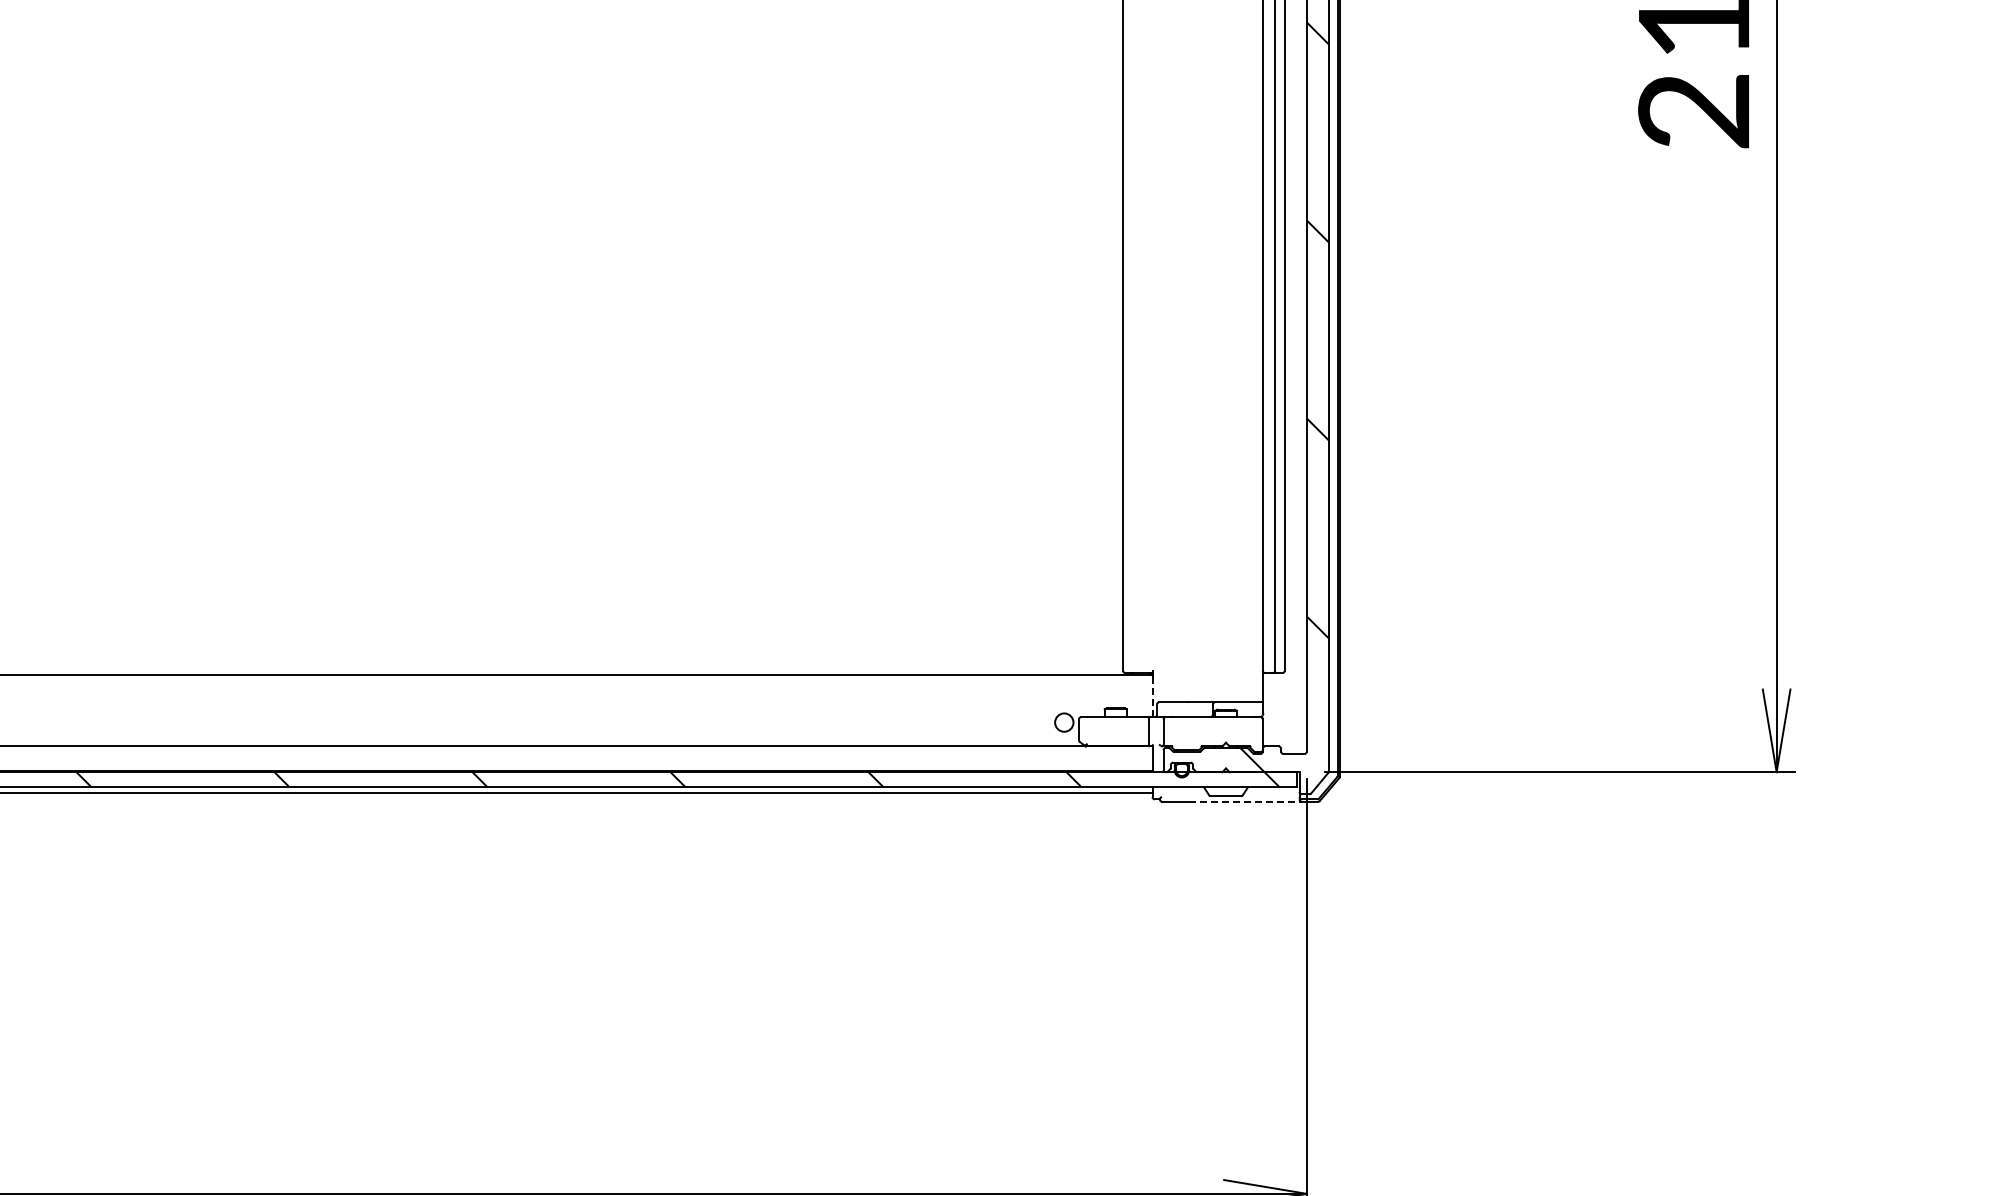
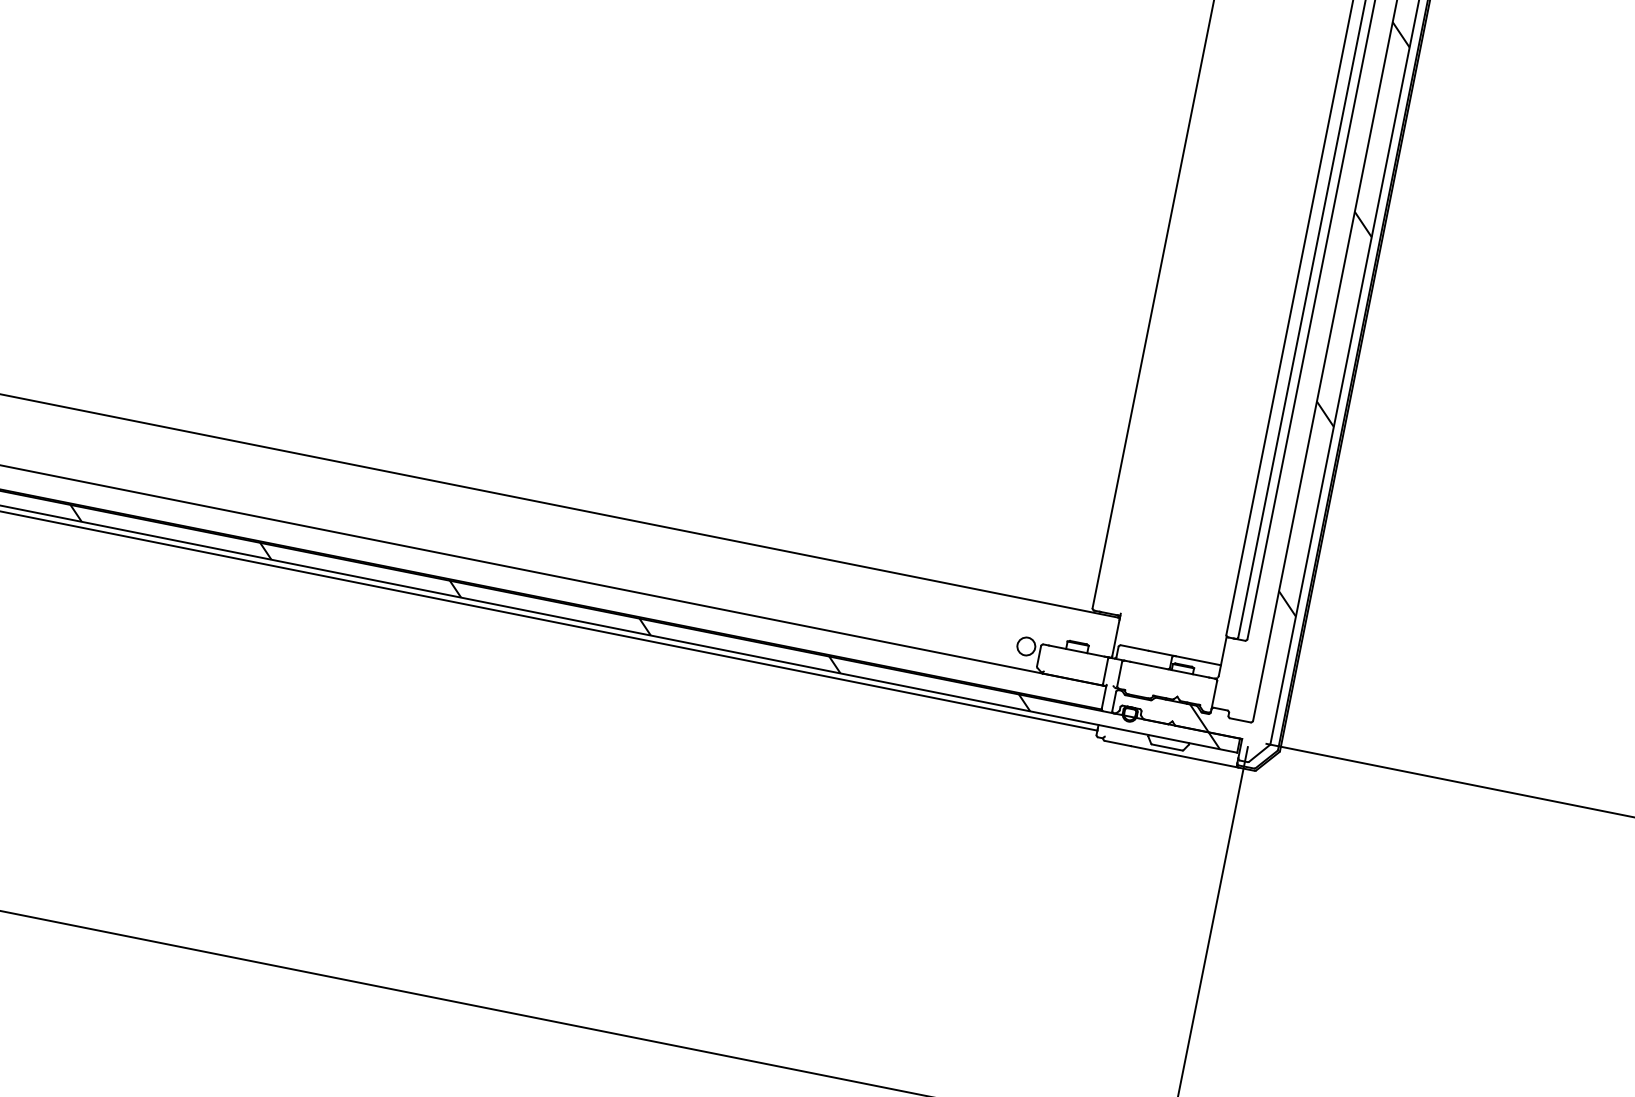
line: (1152, 696) -> (1115, 638), dashed -> solid
line: (1245, 801) -> (1184, 756), dashed -> solid

